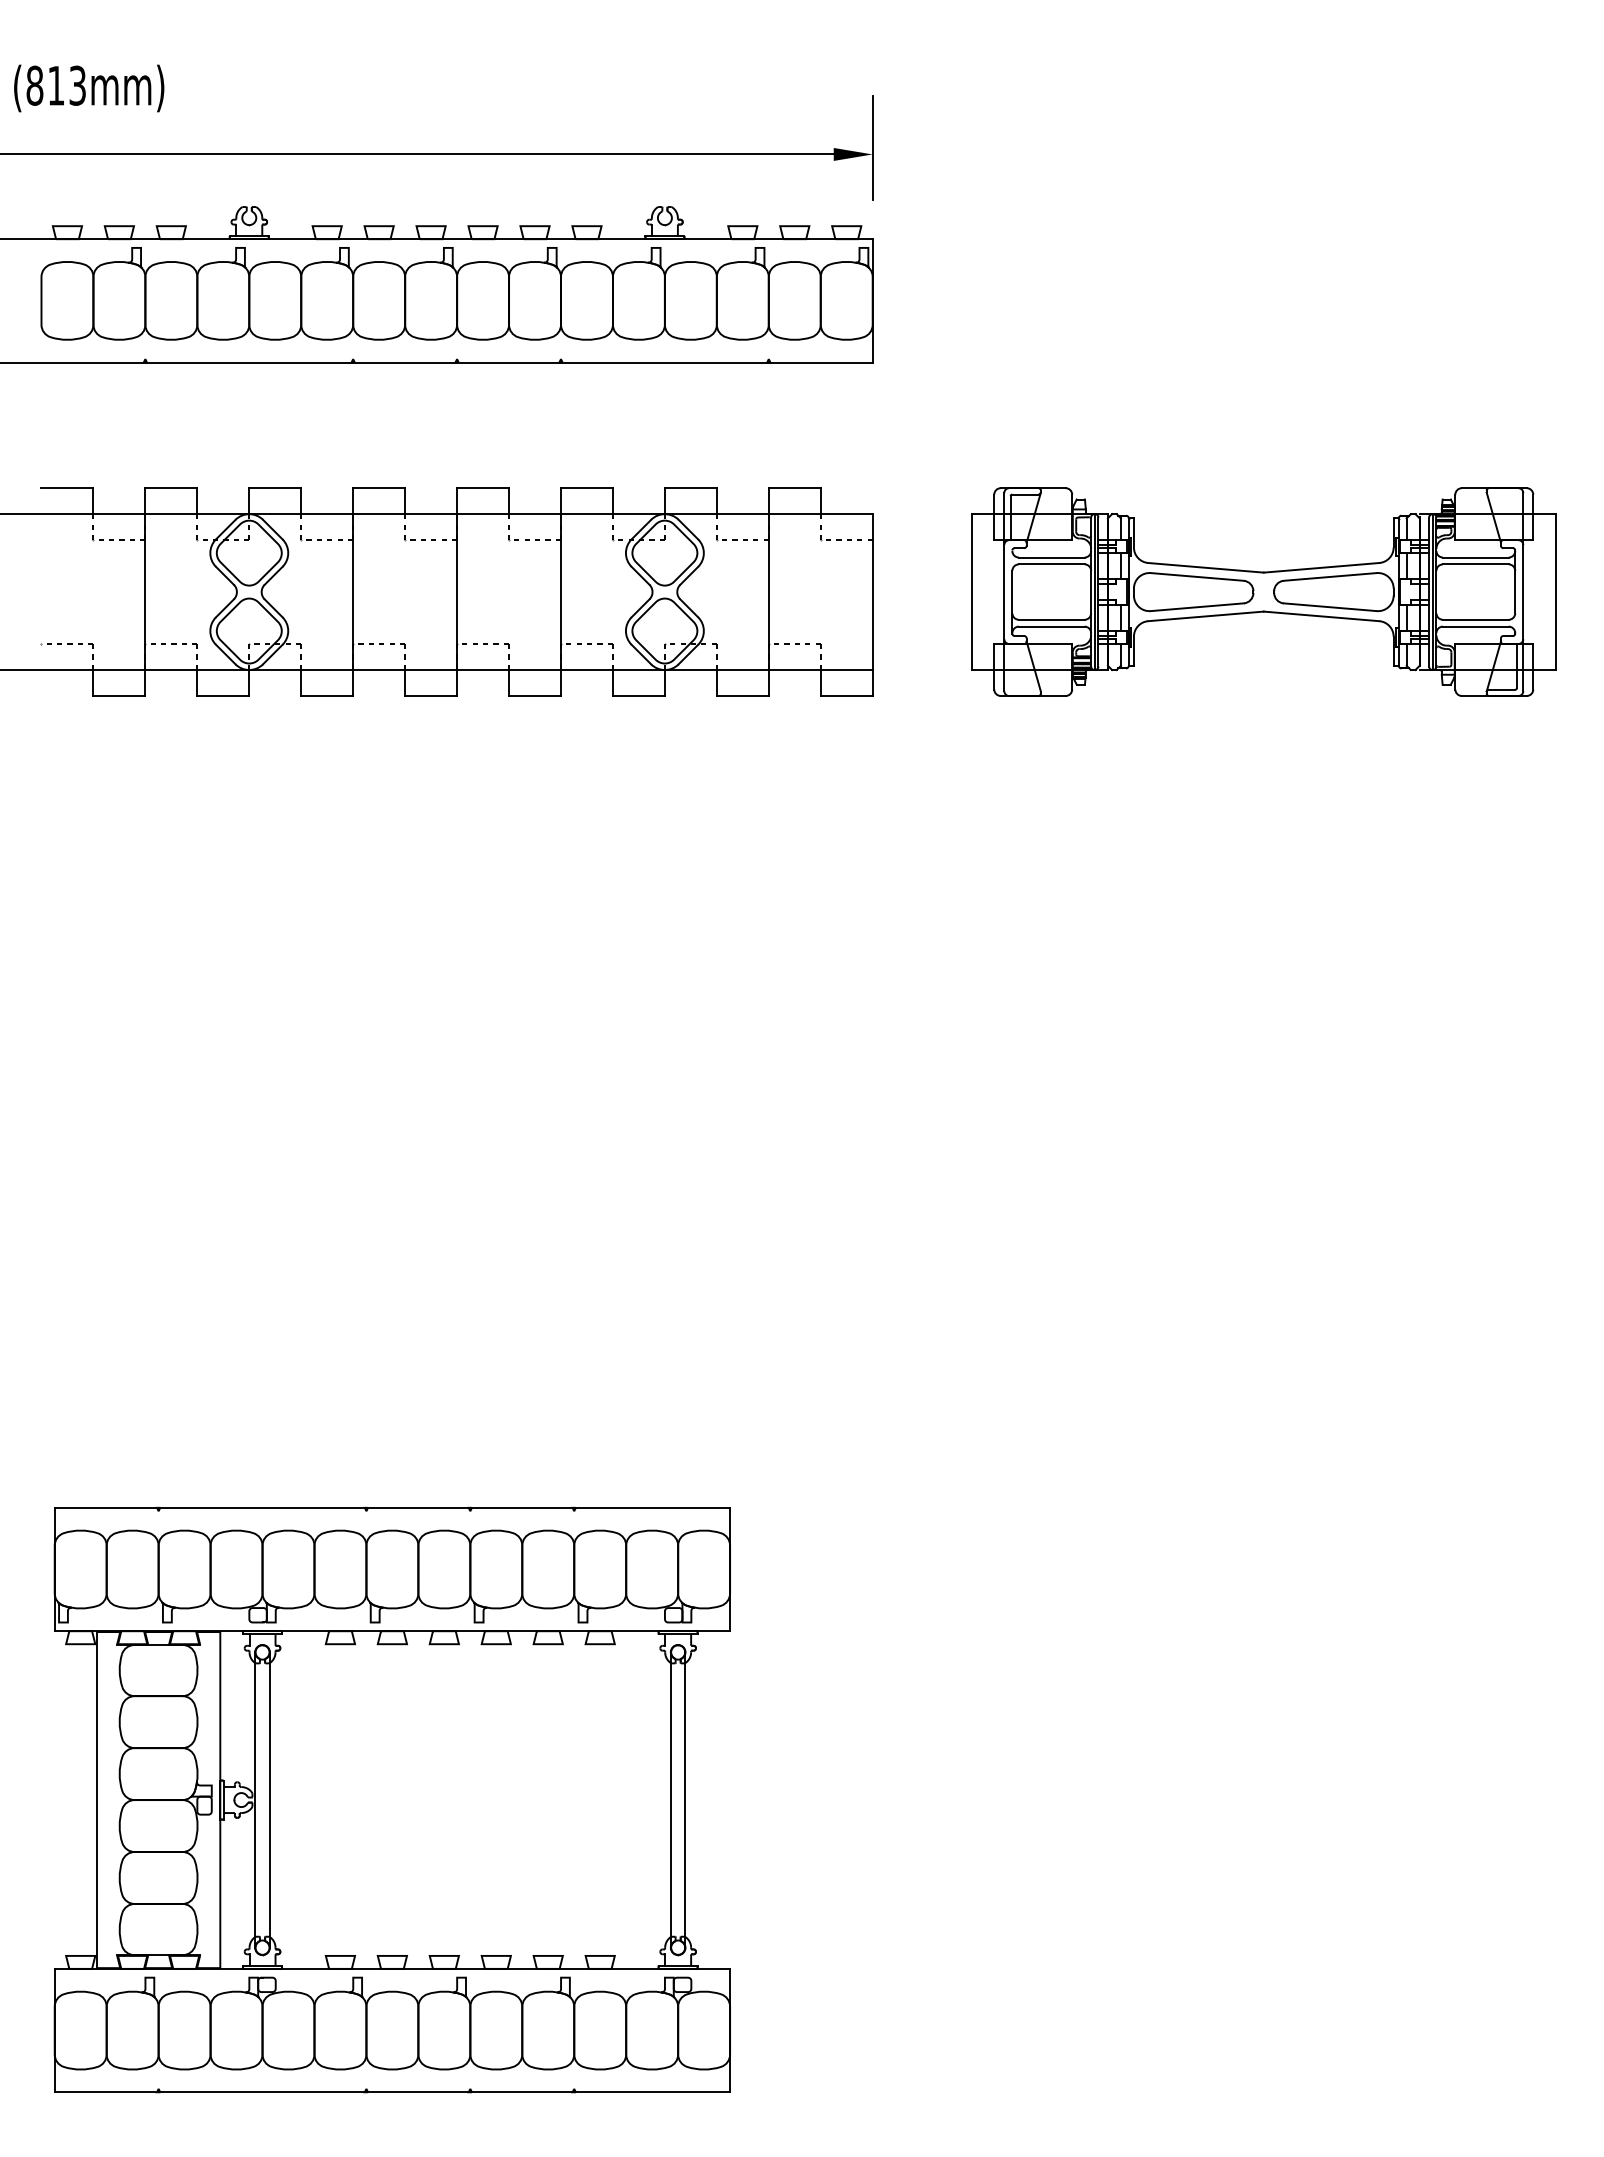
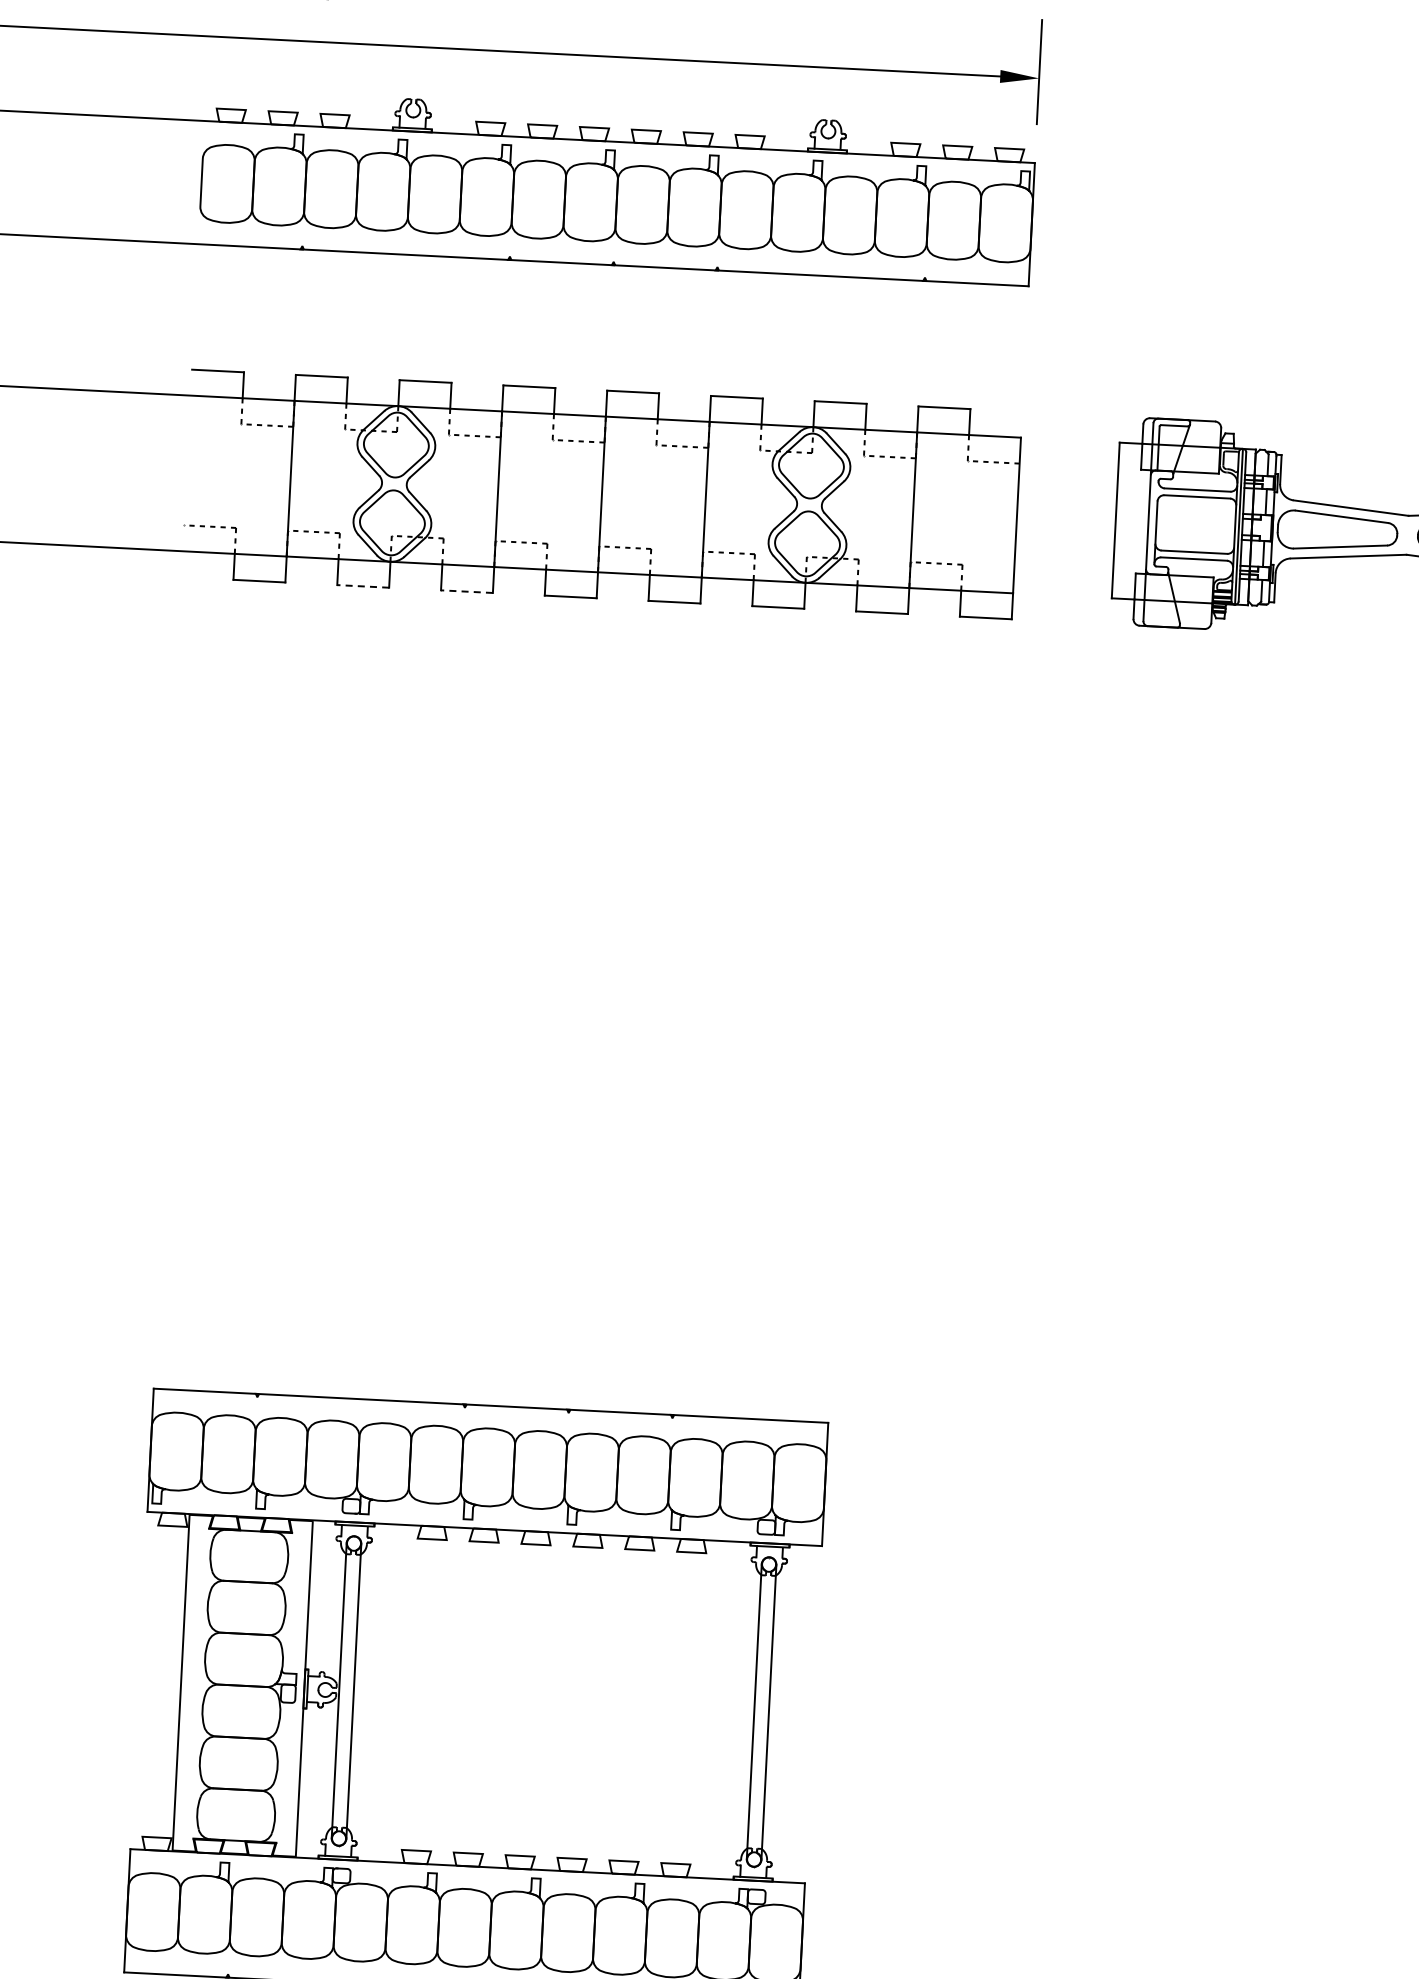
line: (223, 696) -> (363, 586), solid -> dashed
line: (327, 696) -> (467, 592), solid -> dashed

